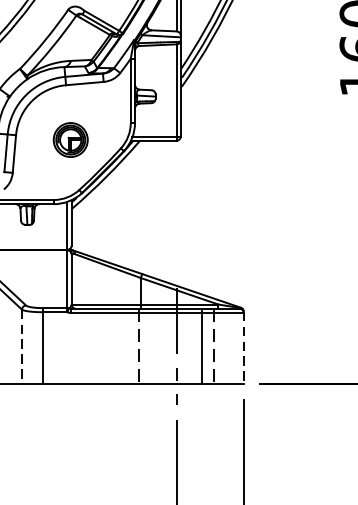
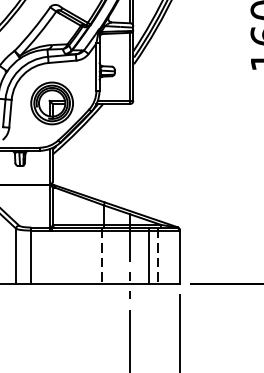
part: (69, 140) -> (51, 103), size x1.67
line: (22, 347) -> (16, 256), dashed -> solid
line: (243, 348) -> (179, 257), dashed -> solid

